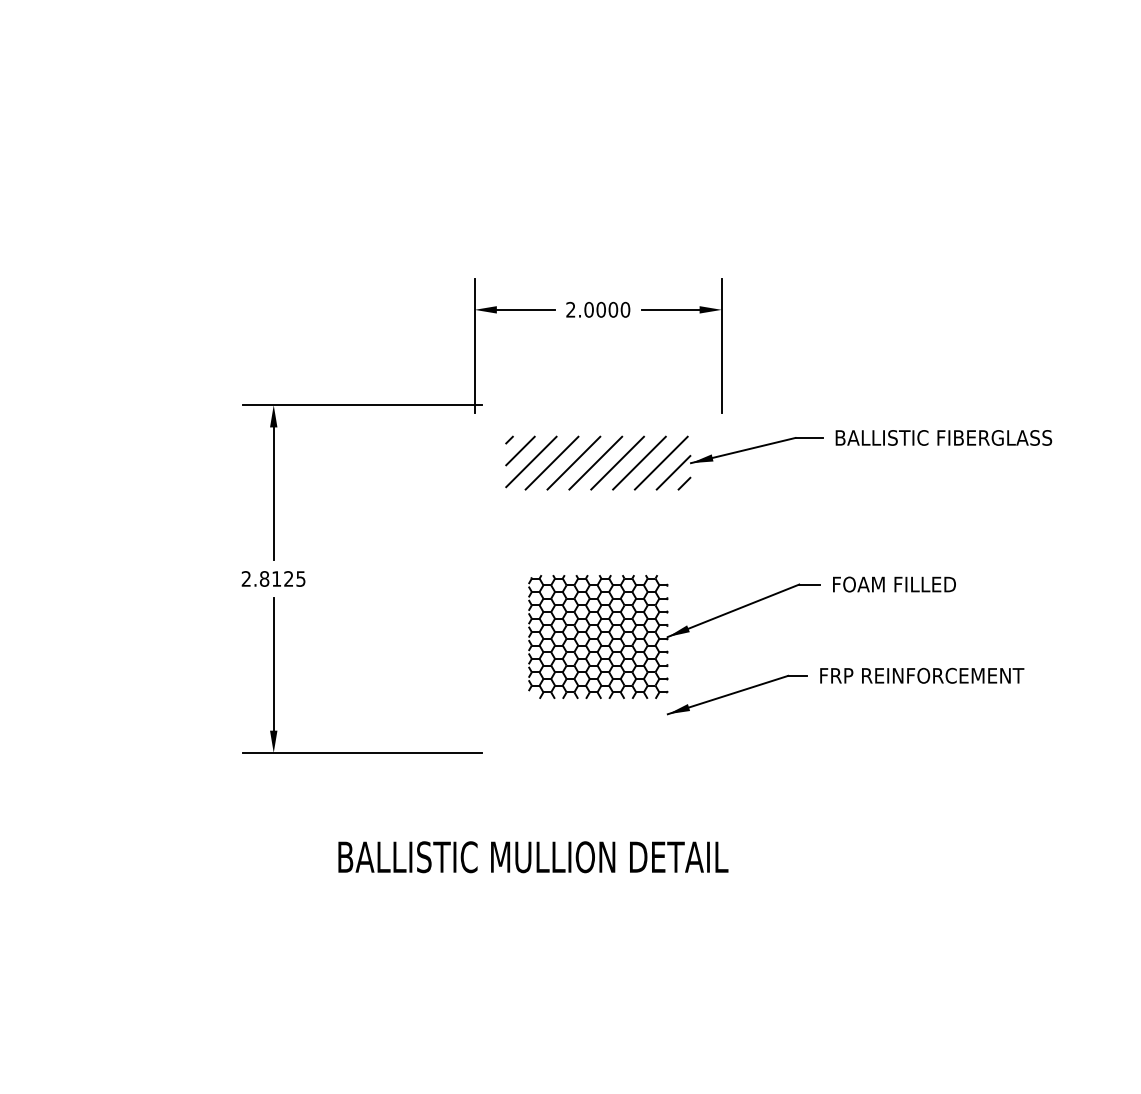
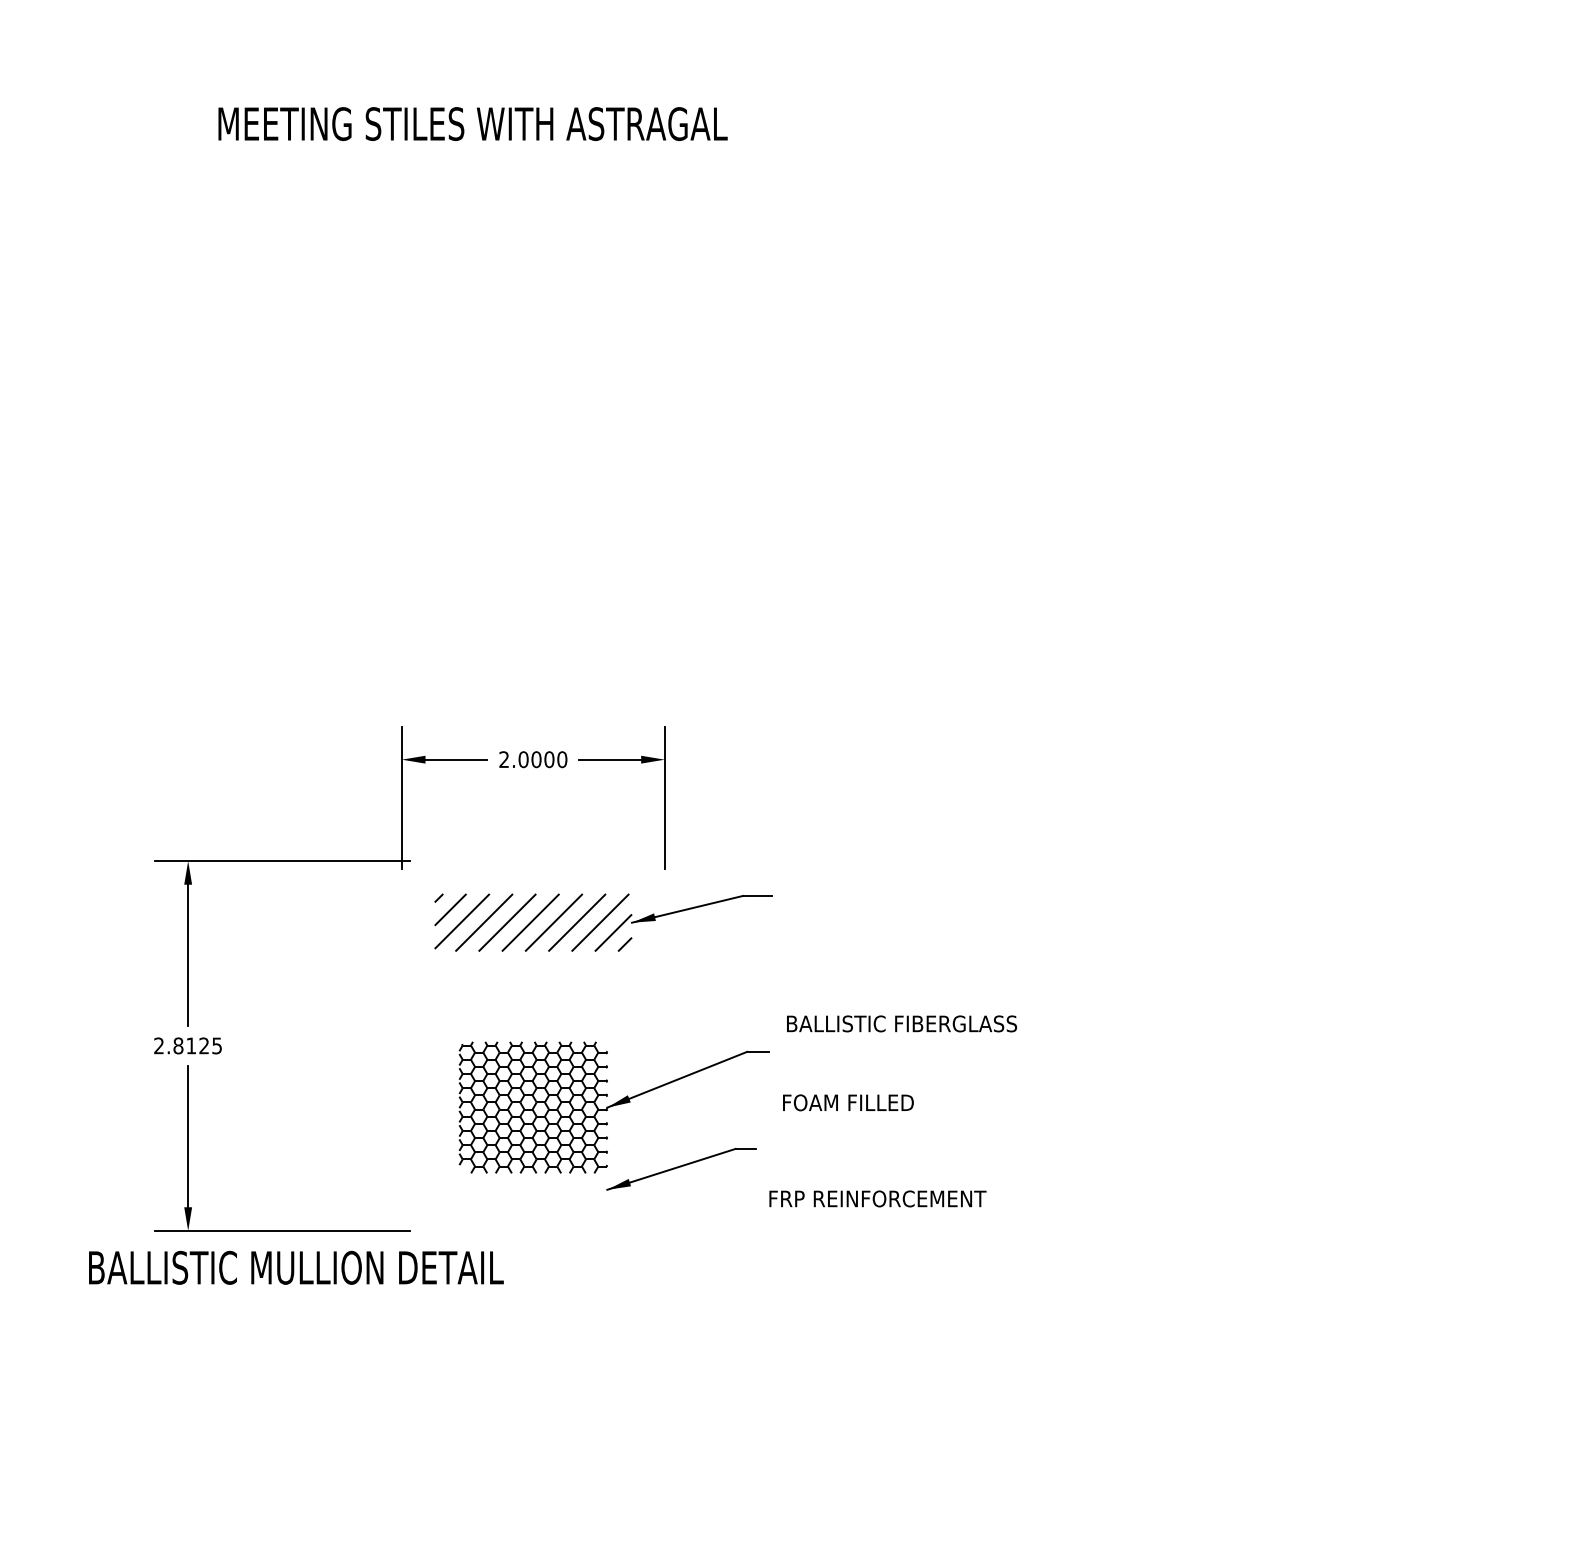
text: (944, 437) -> (902, 1023), moved
text: (894, 584) -> (848, 1102), moved
text: (921, 675) -> (877, 1198), moved
text: (533, 856) -> (296, 1267), moved

